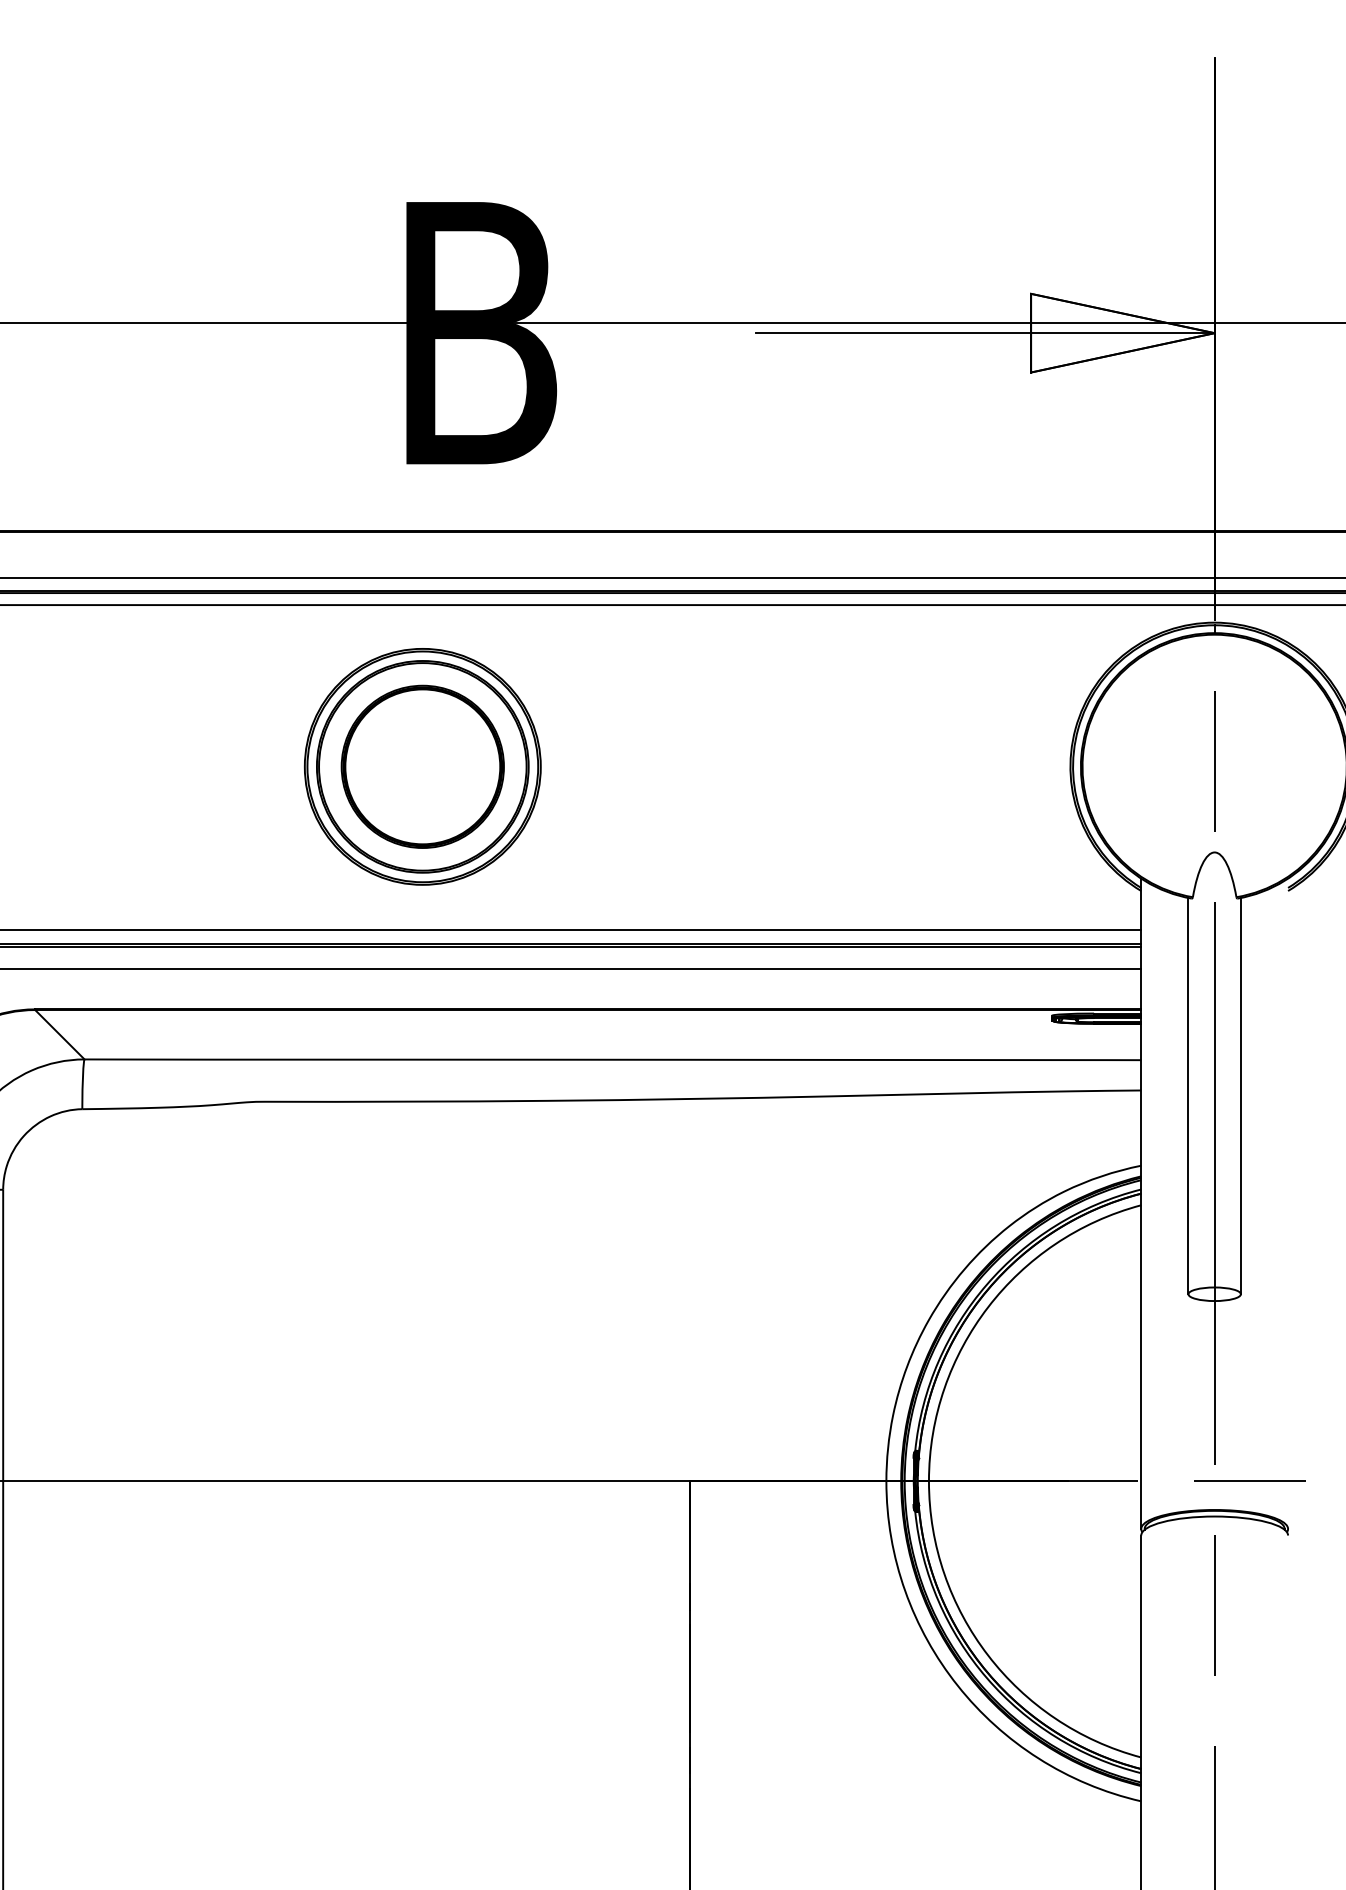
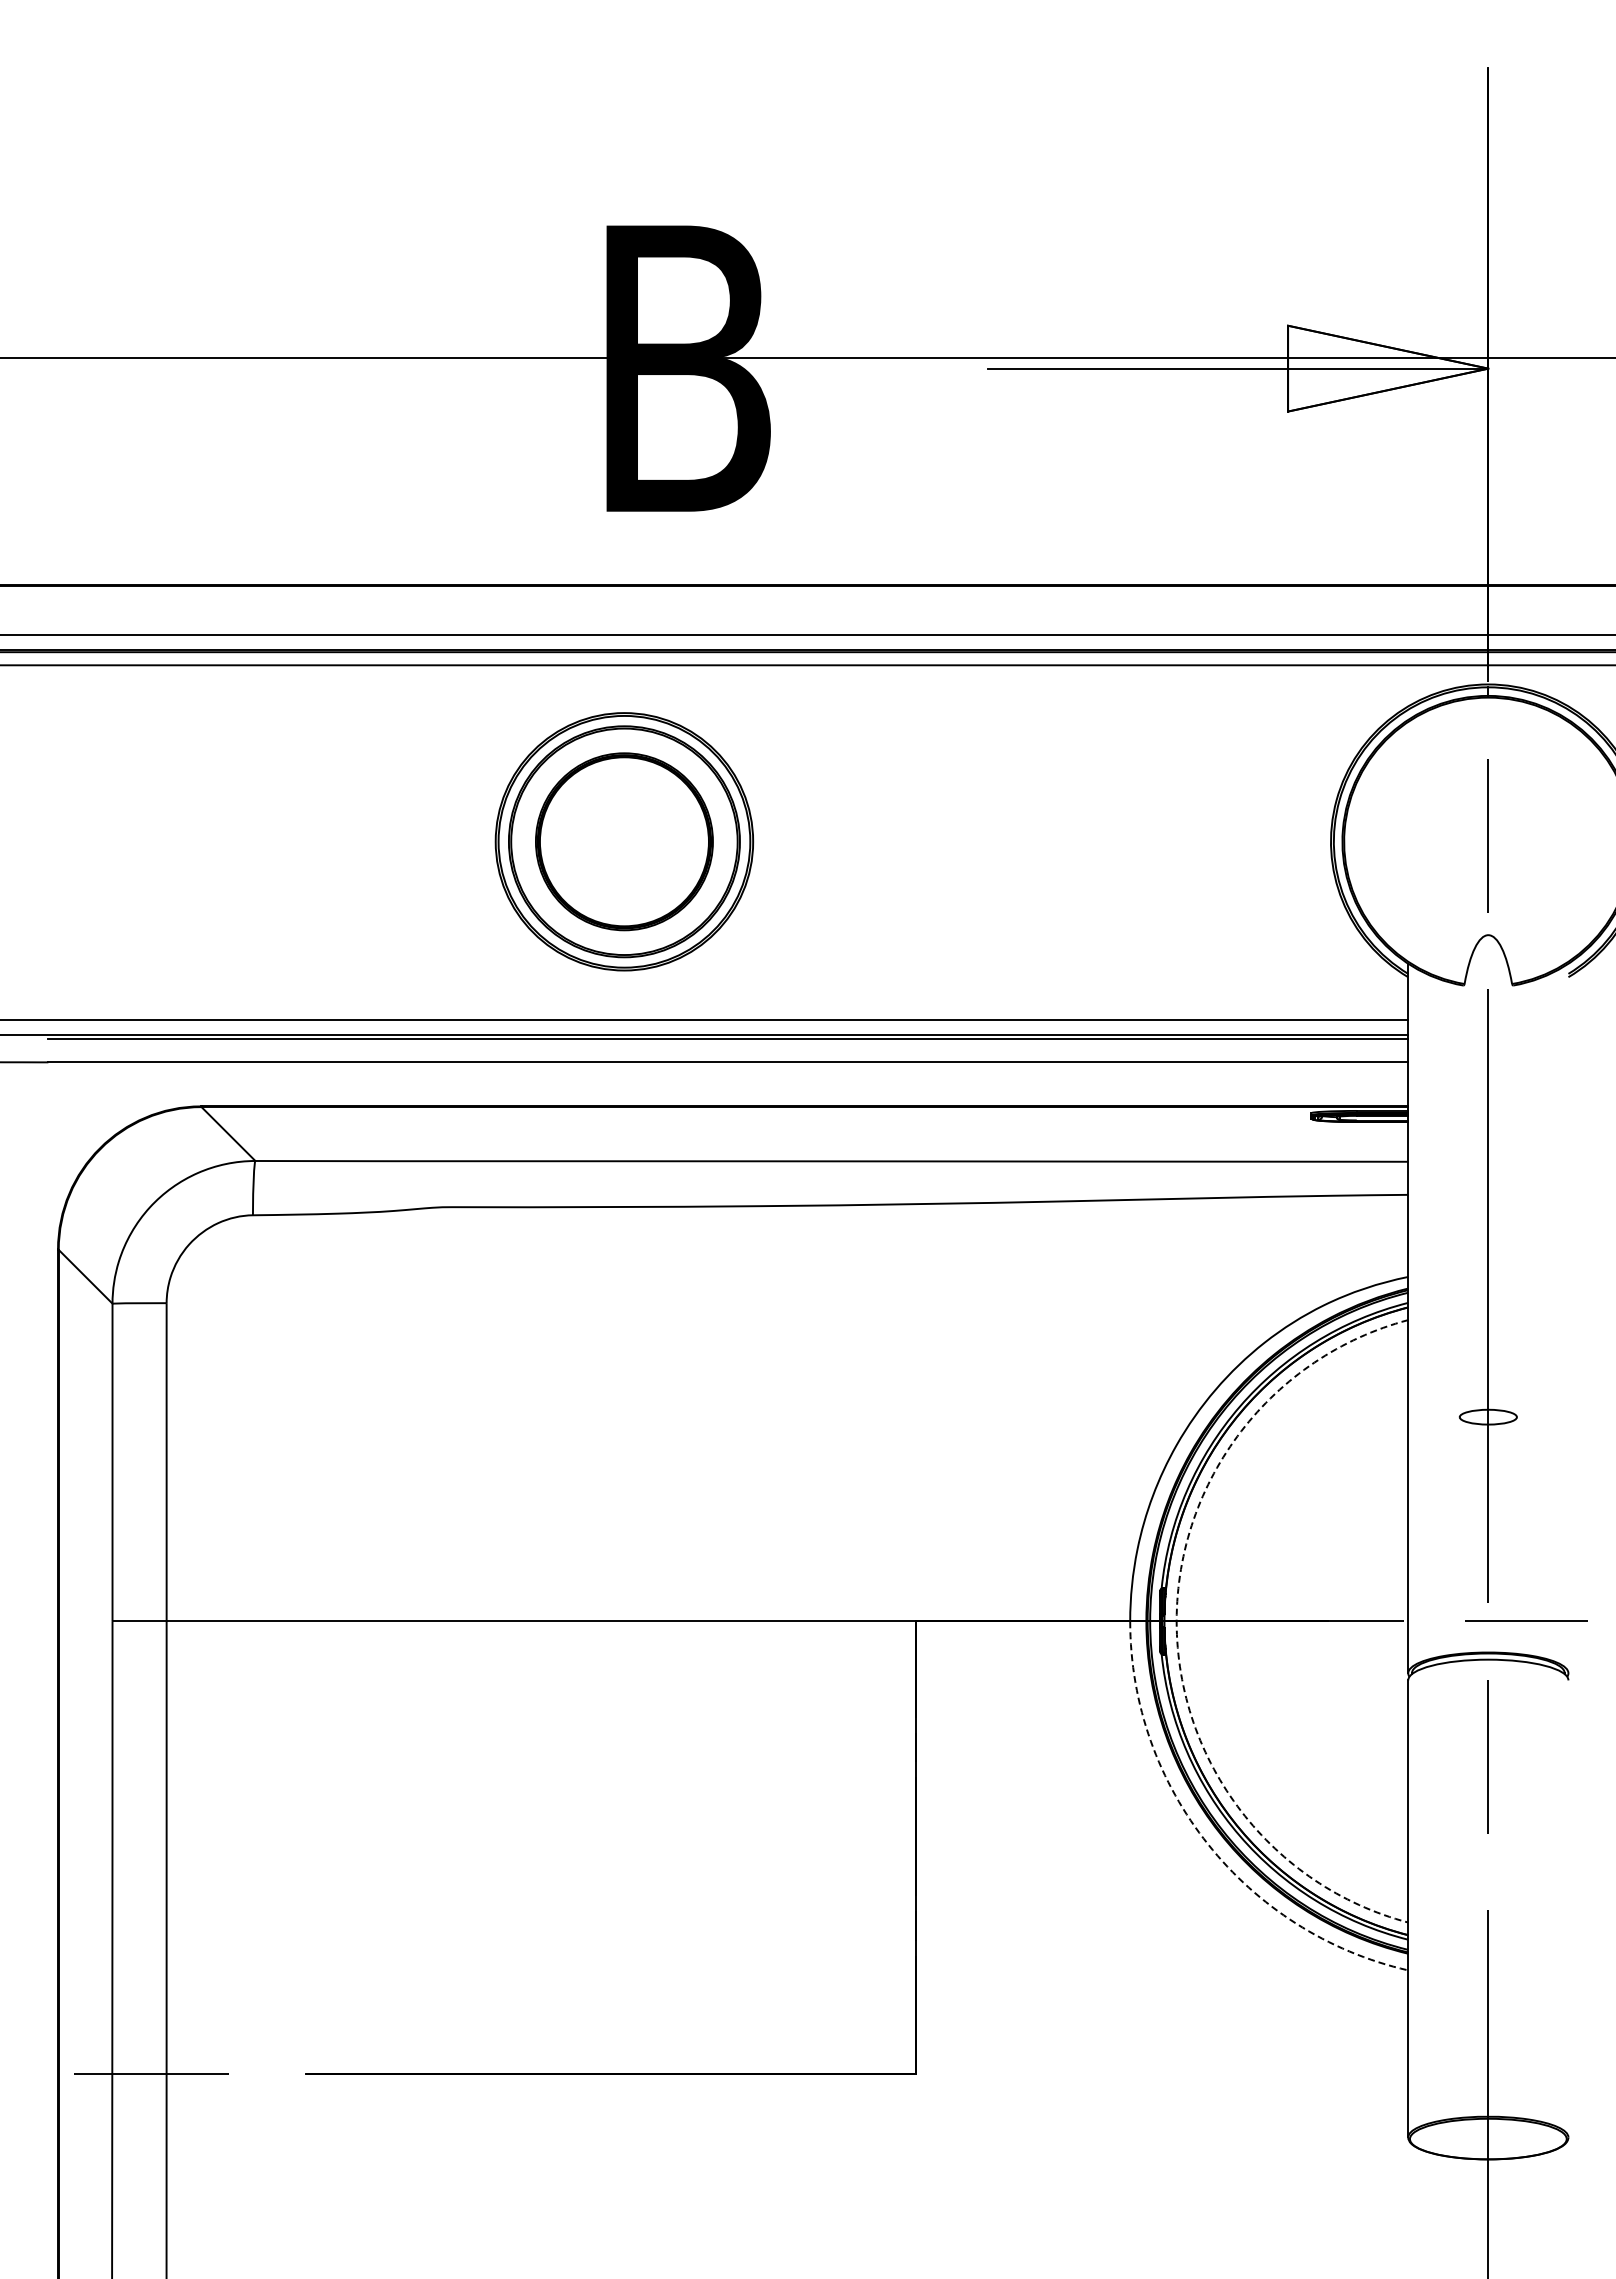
line: (1188, 1095) -> (1459, 1200), removed
line: (1240, 1095) -> (1516, 1200), removed
arc: (928, 1481) -> (1176, 1621), solid -> dashed
arc: (958, 1685) -> (1208, 1844), solid -> dashed

